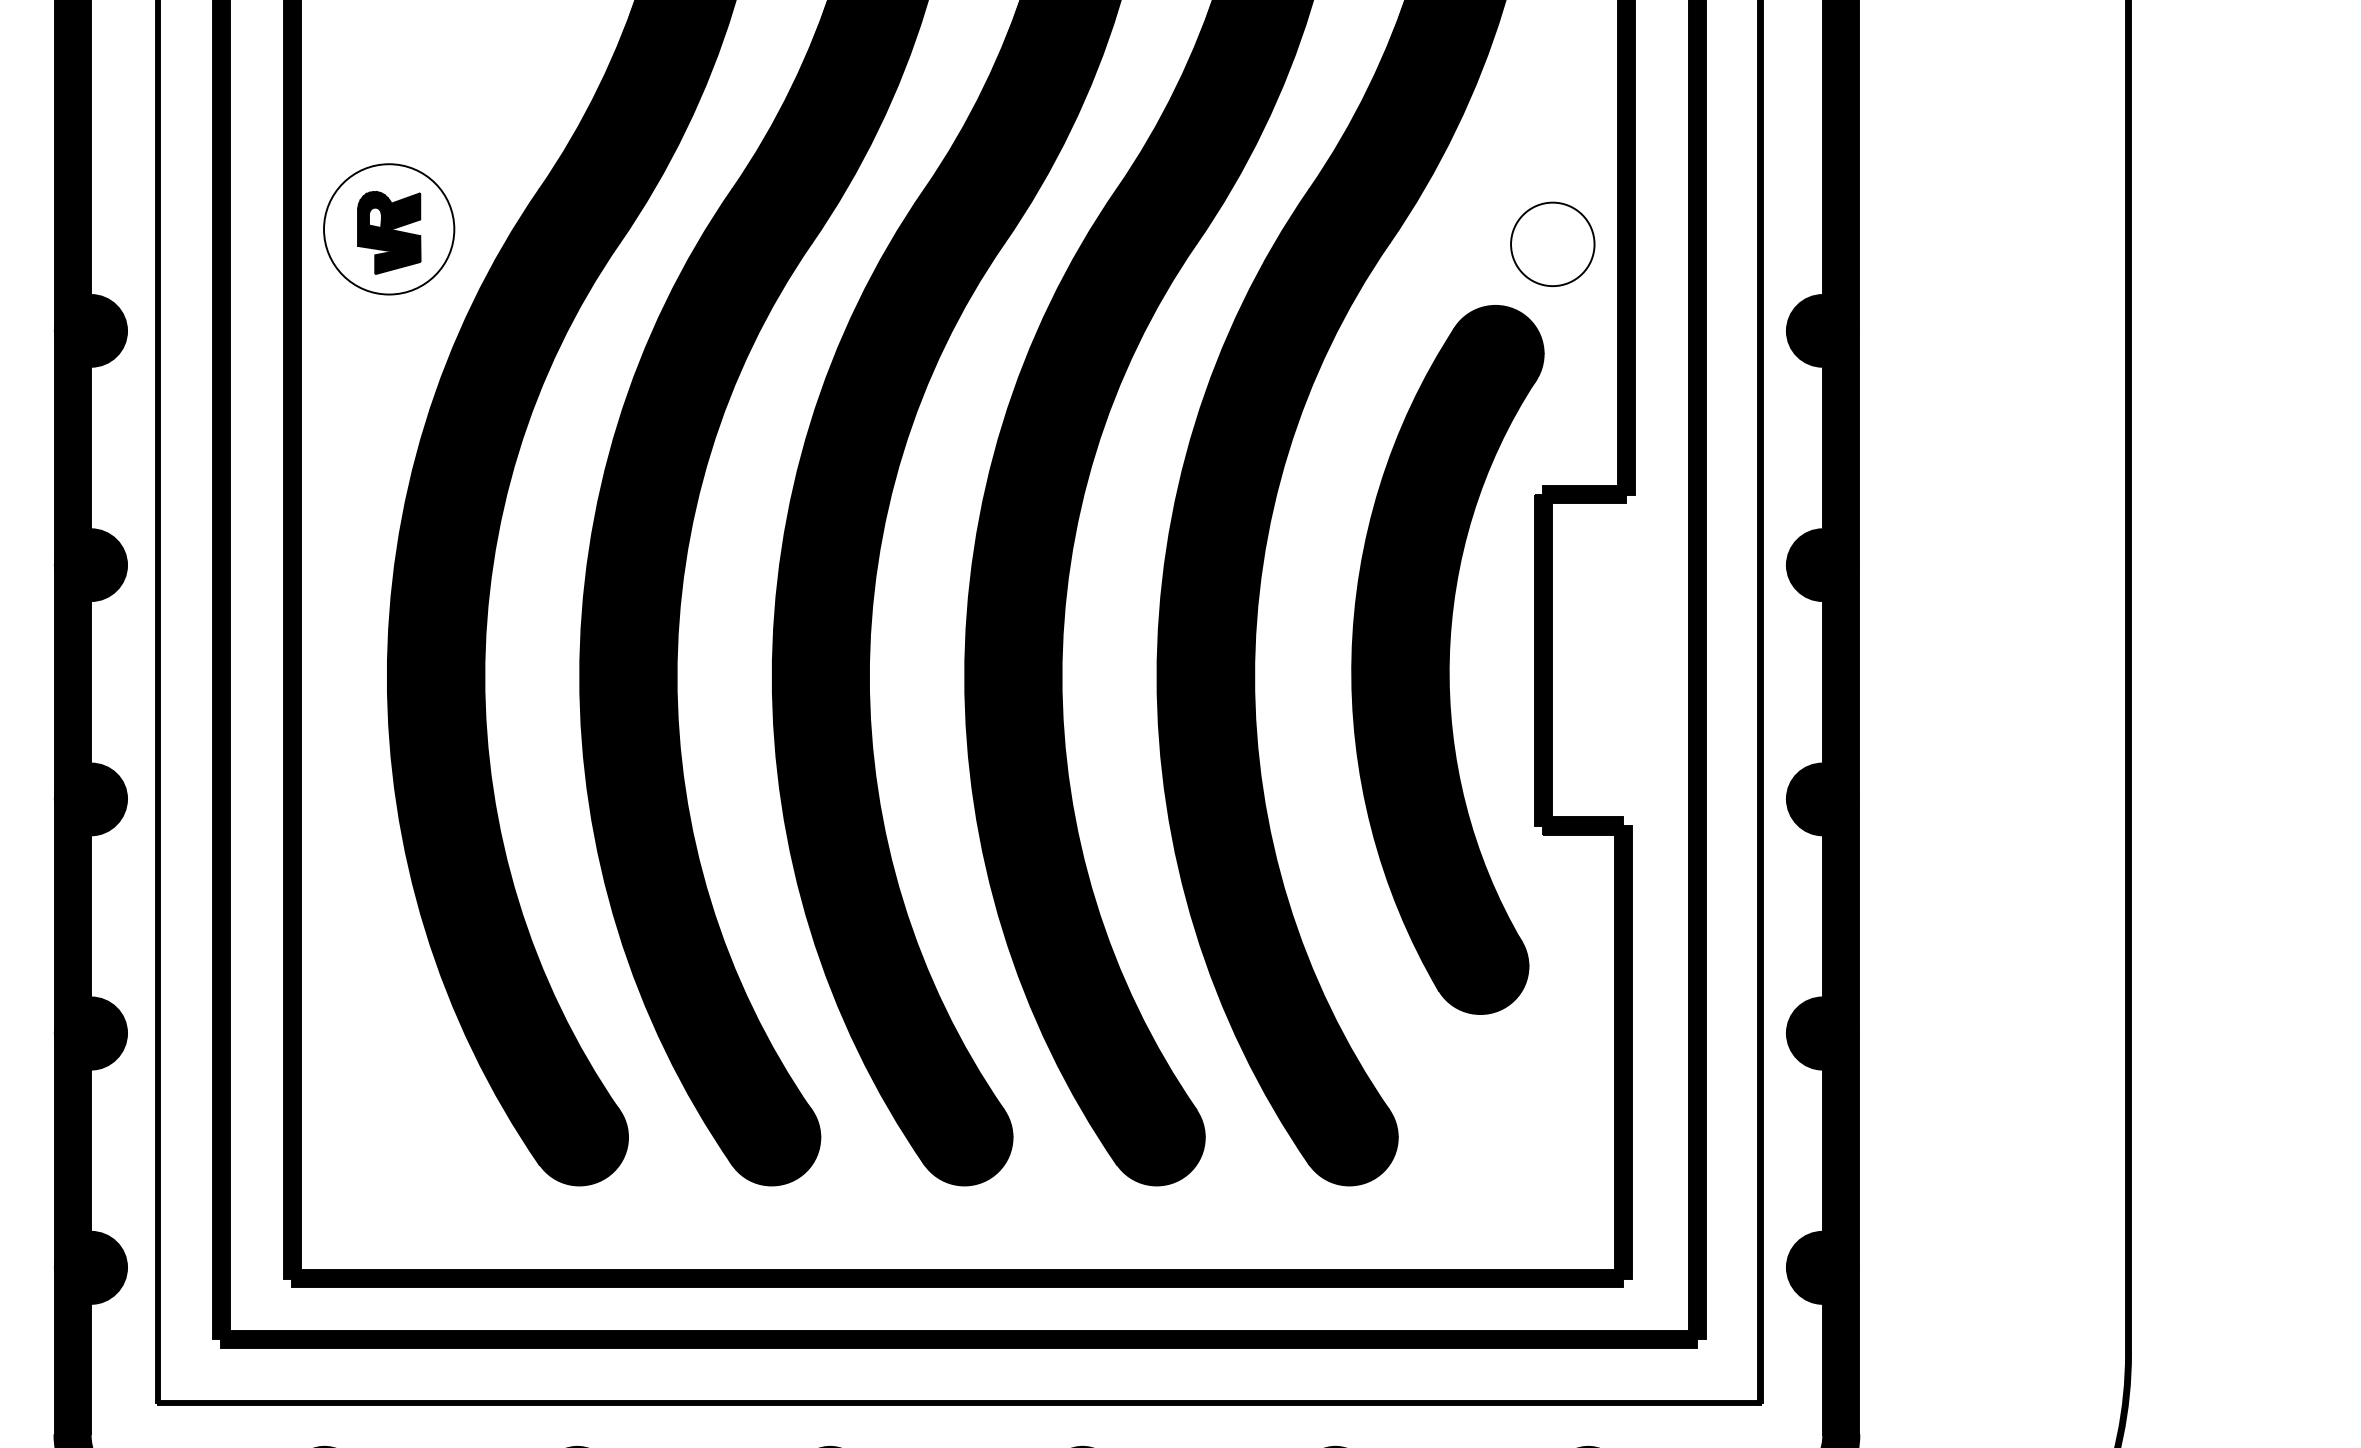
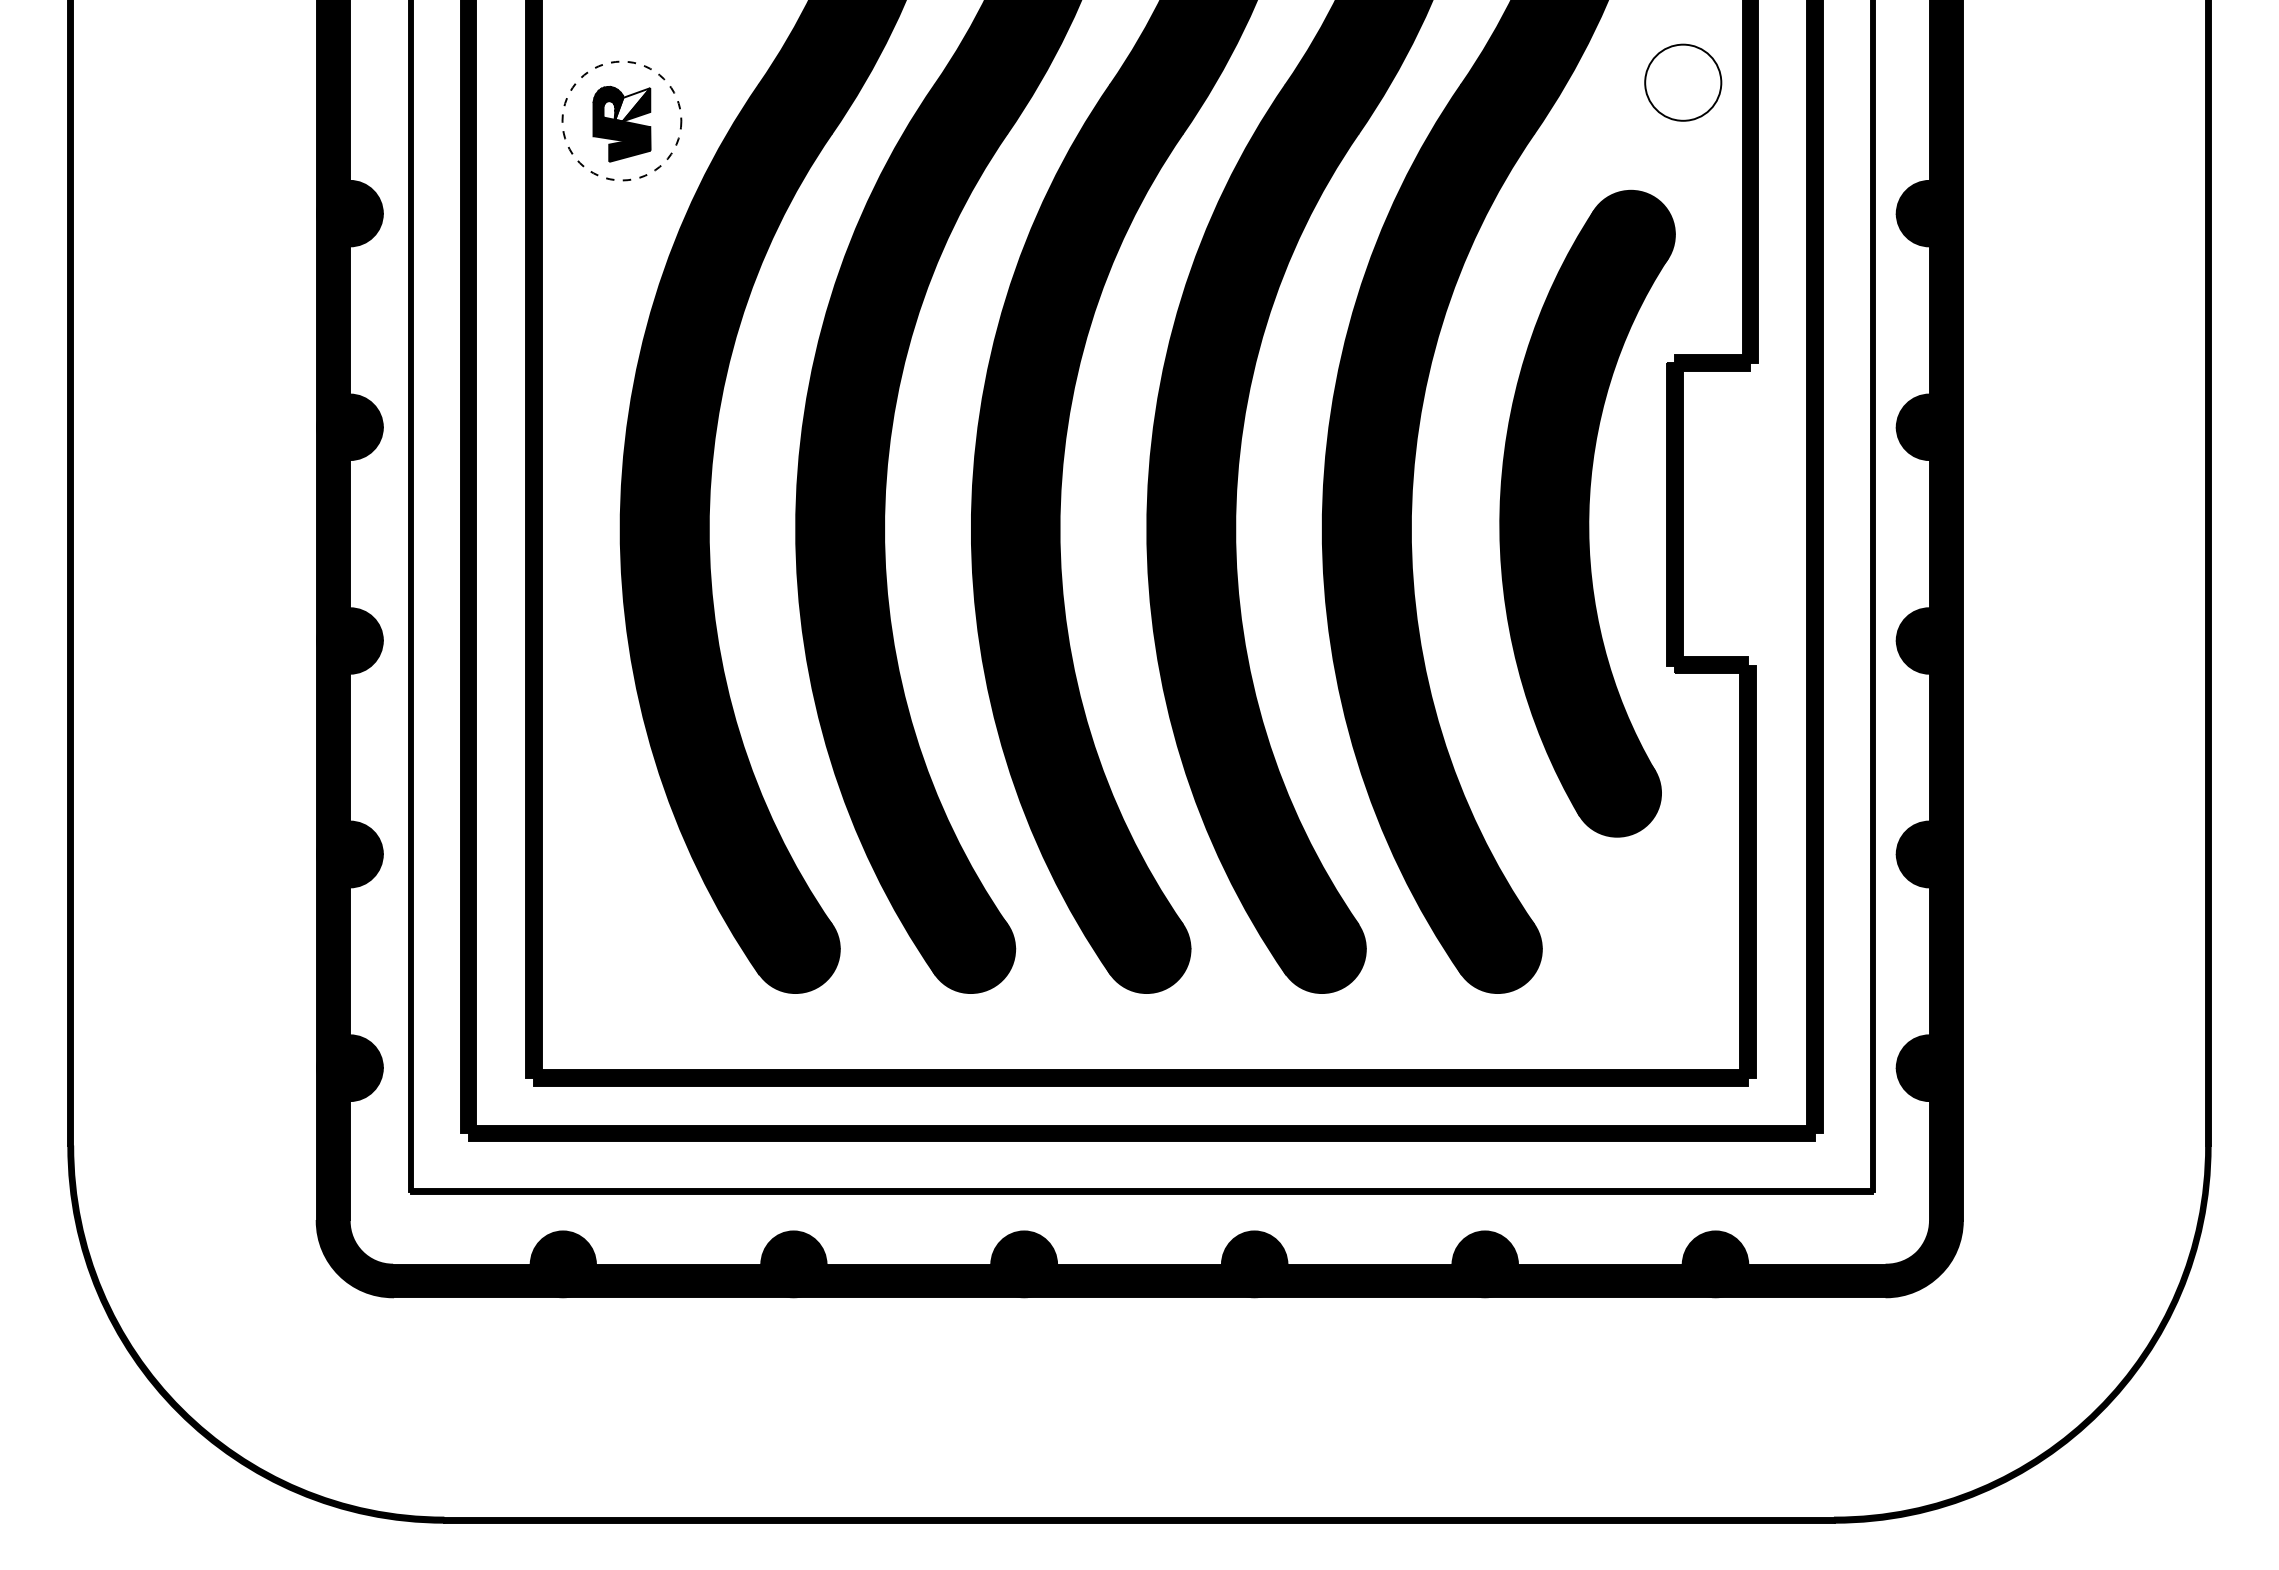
fill: (400, 211) -> (632, 104), removed
circle: (388, 228) -> (621, 120), solid -> dashed
circle: (1553, 244) -> (1683, 82), moved

